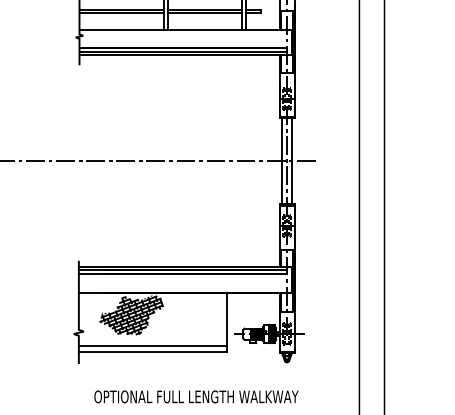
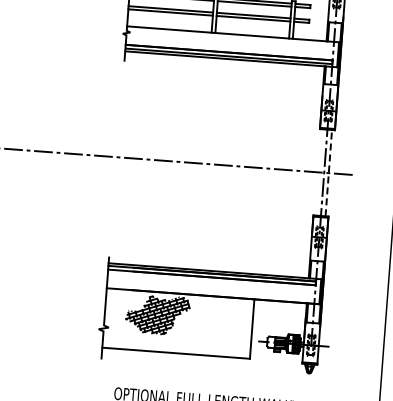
line: (282, 160) -> (319, 171), removed
line: (291, 160) -> (328, 172), solid -> dashed
line: (152, 345) -> (176, 346), removed

